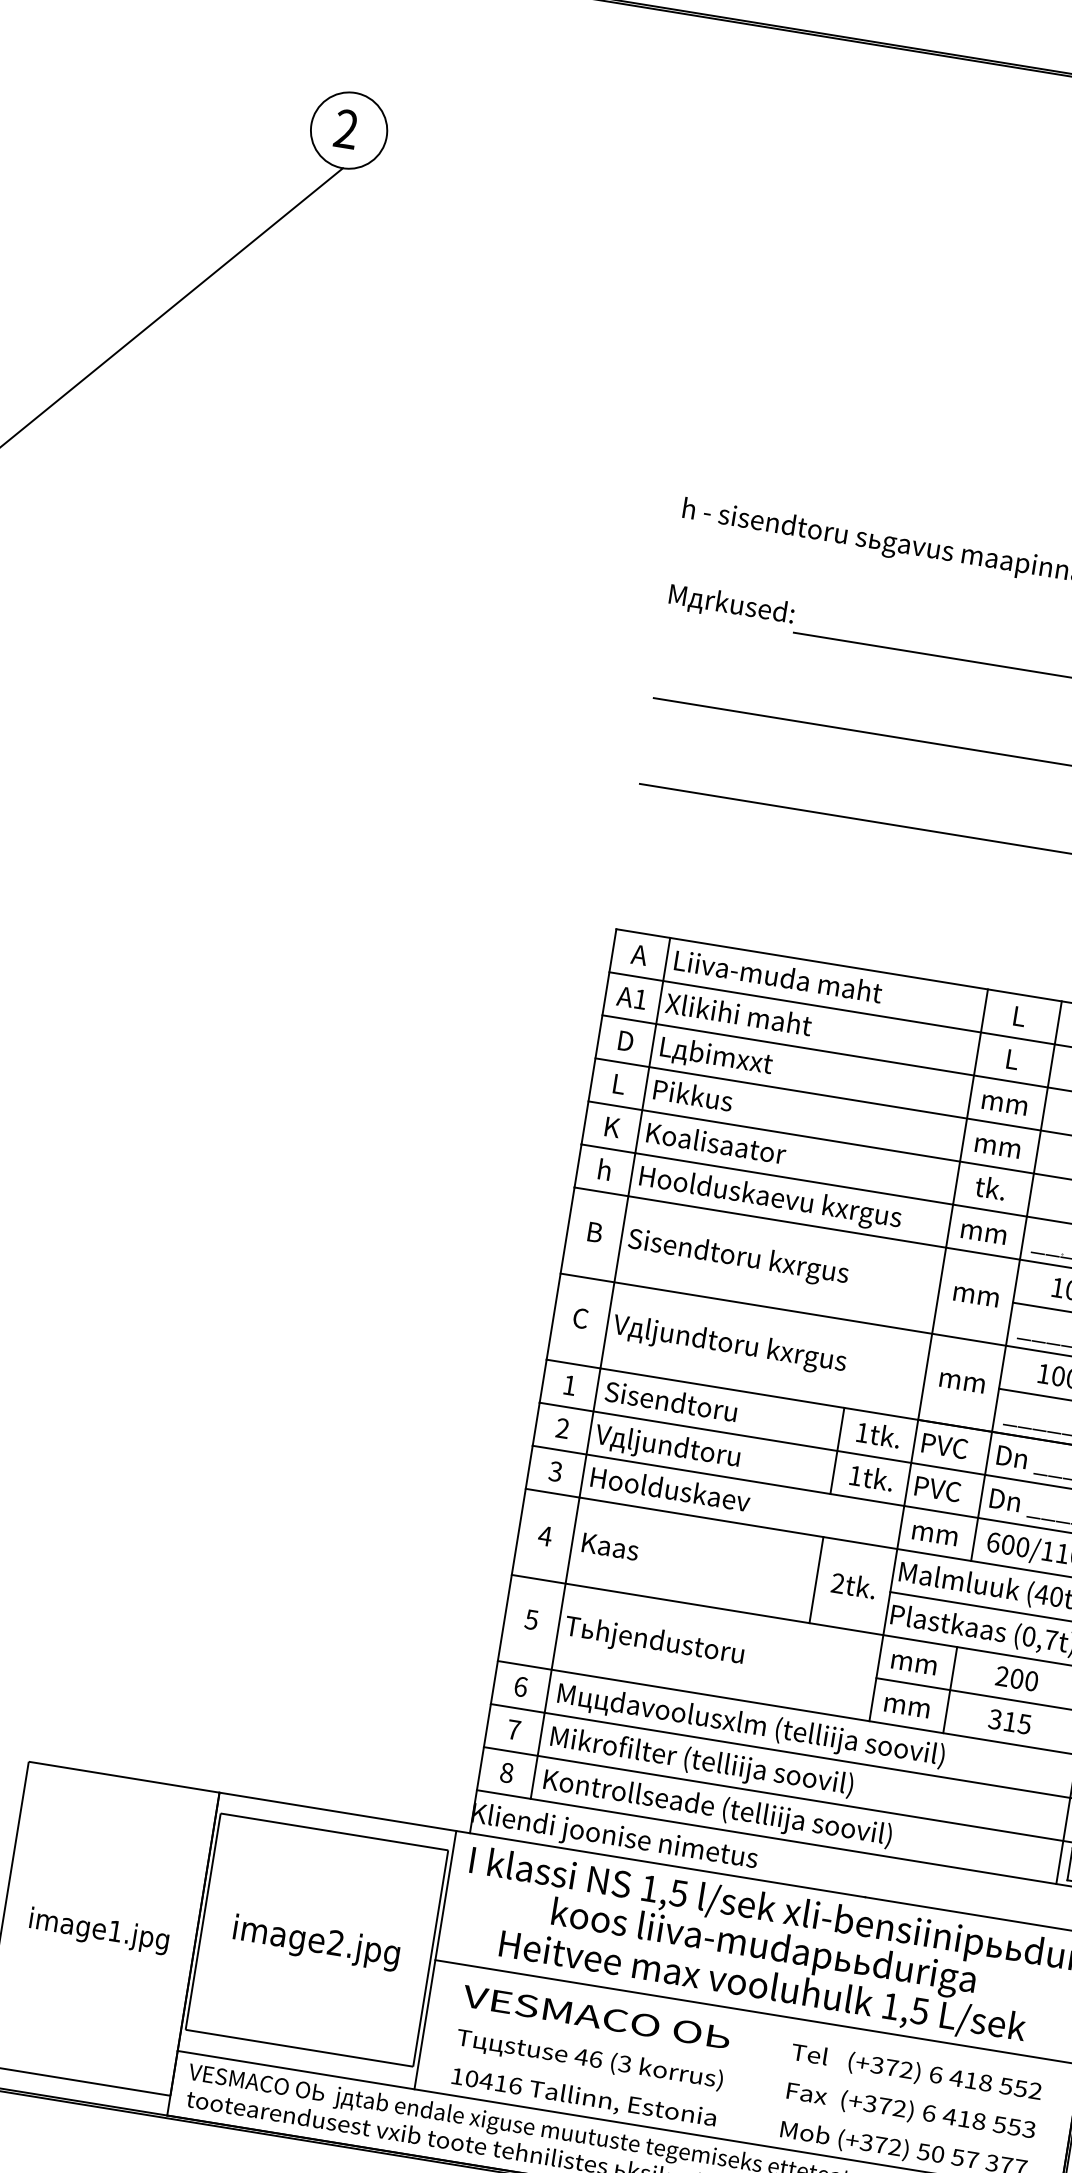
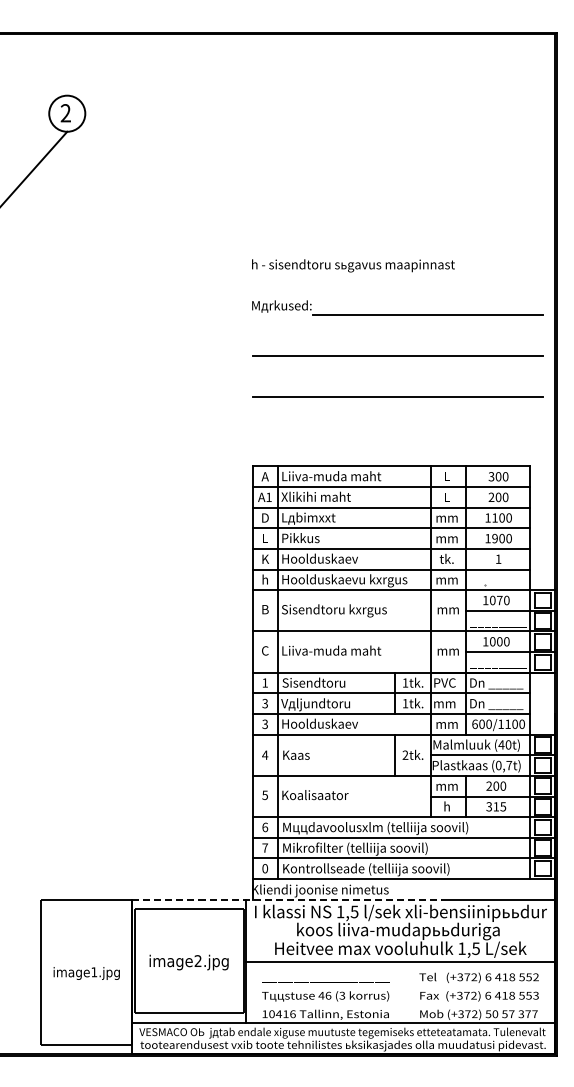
text: (727, 1144) -> (320, 558), Koalisaator -> Hoolduskaev
text: (729, 1343) -> (336, 651), Vдljundtoru kхrgus -> Liiva-muda maht
text: (560, 1430) -> (264, 704), 2 -> 3
text: (936, 1488) -> (444, 703), PVC -> mm
text: (652, 1641) -> (323, 796), Tьhjendustoru -> Koalisaator
text: (906, 1704) -> (446, 806), mm -> h
text: (507, 1774) -> (265, 869), 8 -> 0
line: (543, 1844) -> (287, 899), solid -> dashed
text: (596, 2018) -> (325, 976), VESMACO OЬ -> ________

